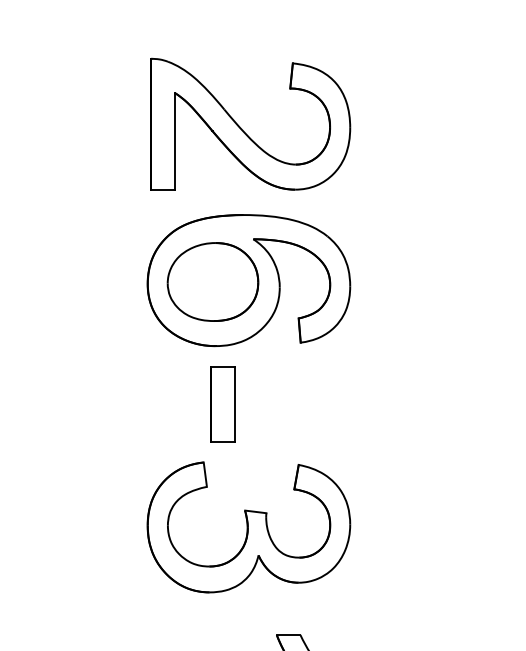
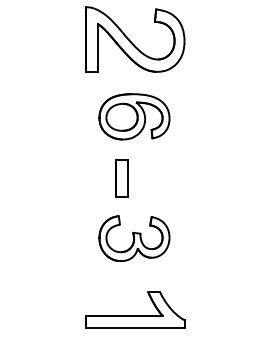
part: (248, 280) -> (134, 116), size x0.7
part: (248, 527) -> (134, 238), size x0.7

